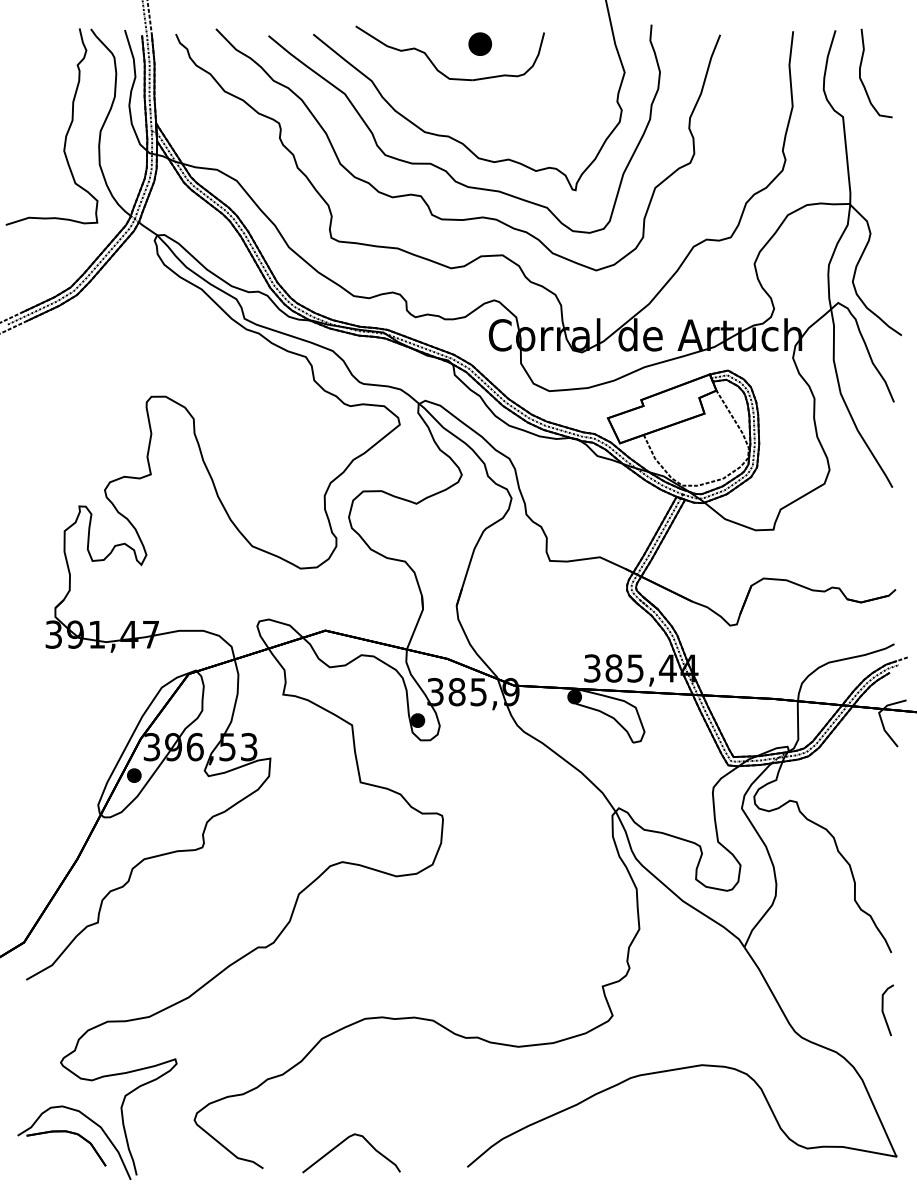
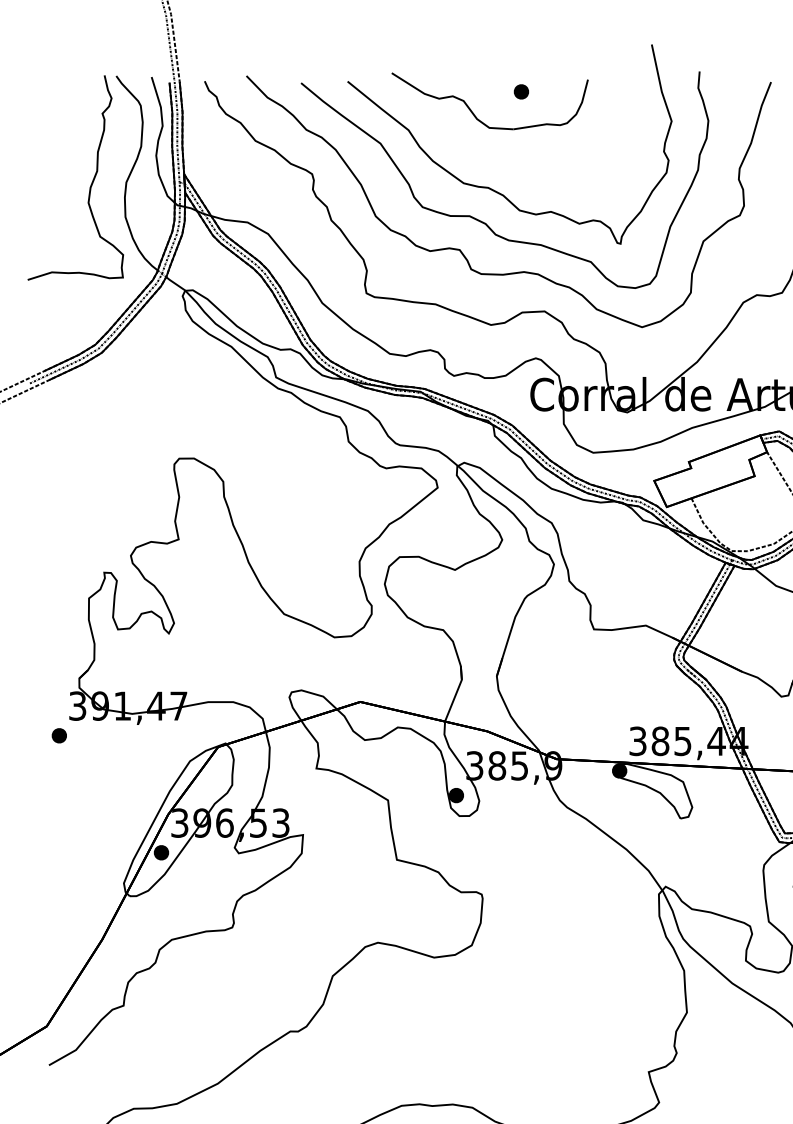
part: (480, 44) -> (521, 92), size x0.62
part: (35, 662) -> (58, 735), added

